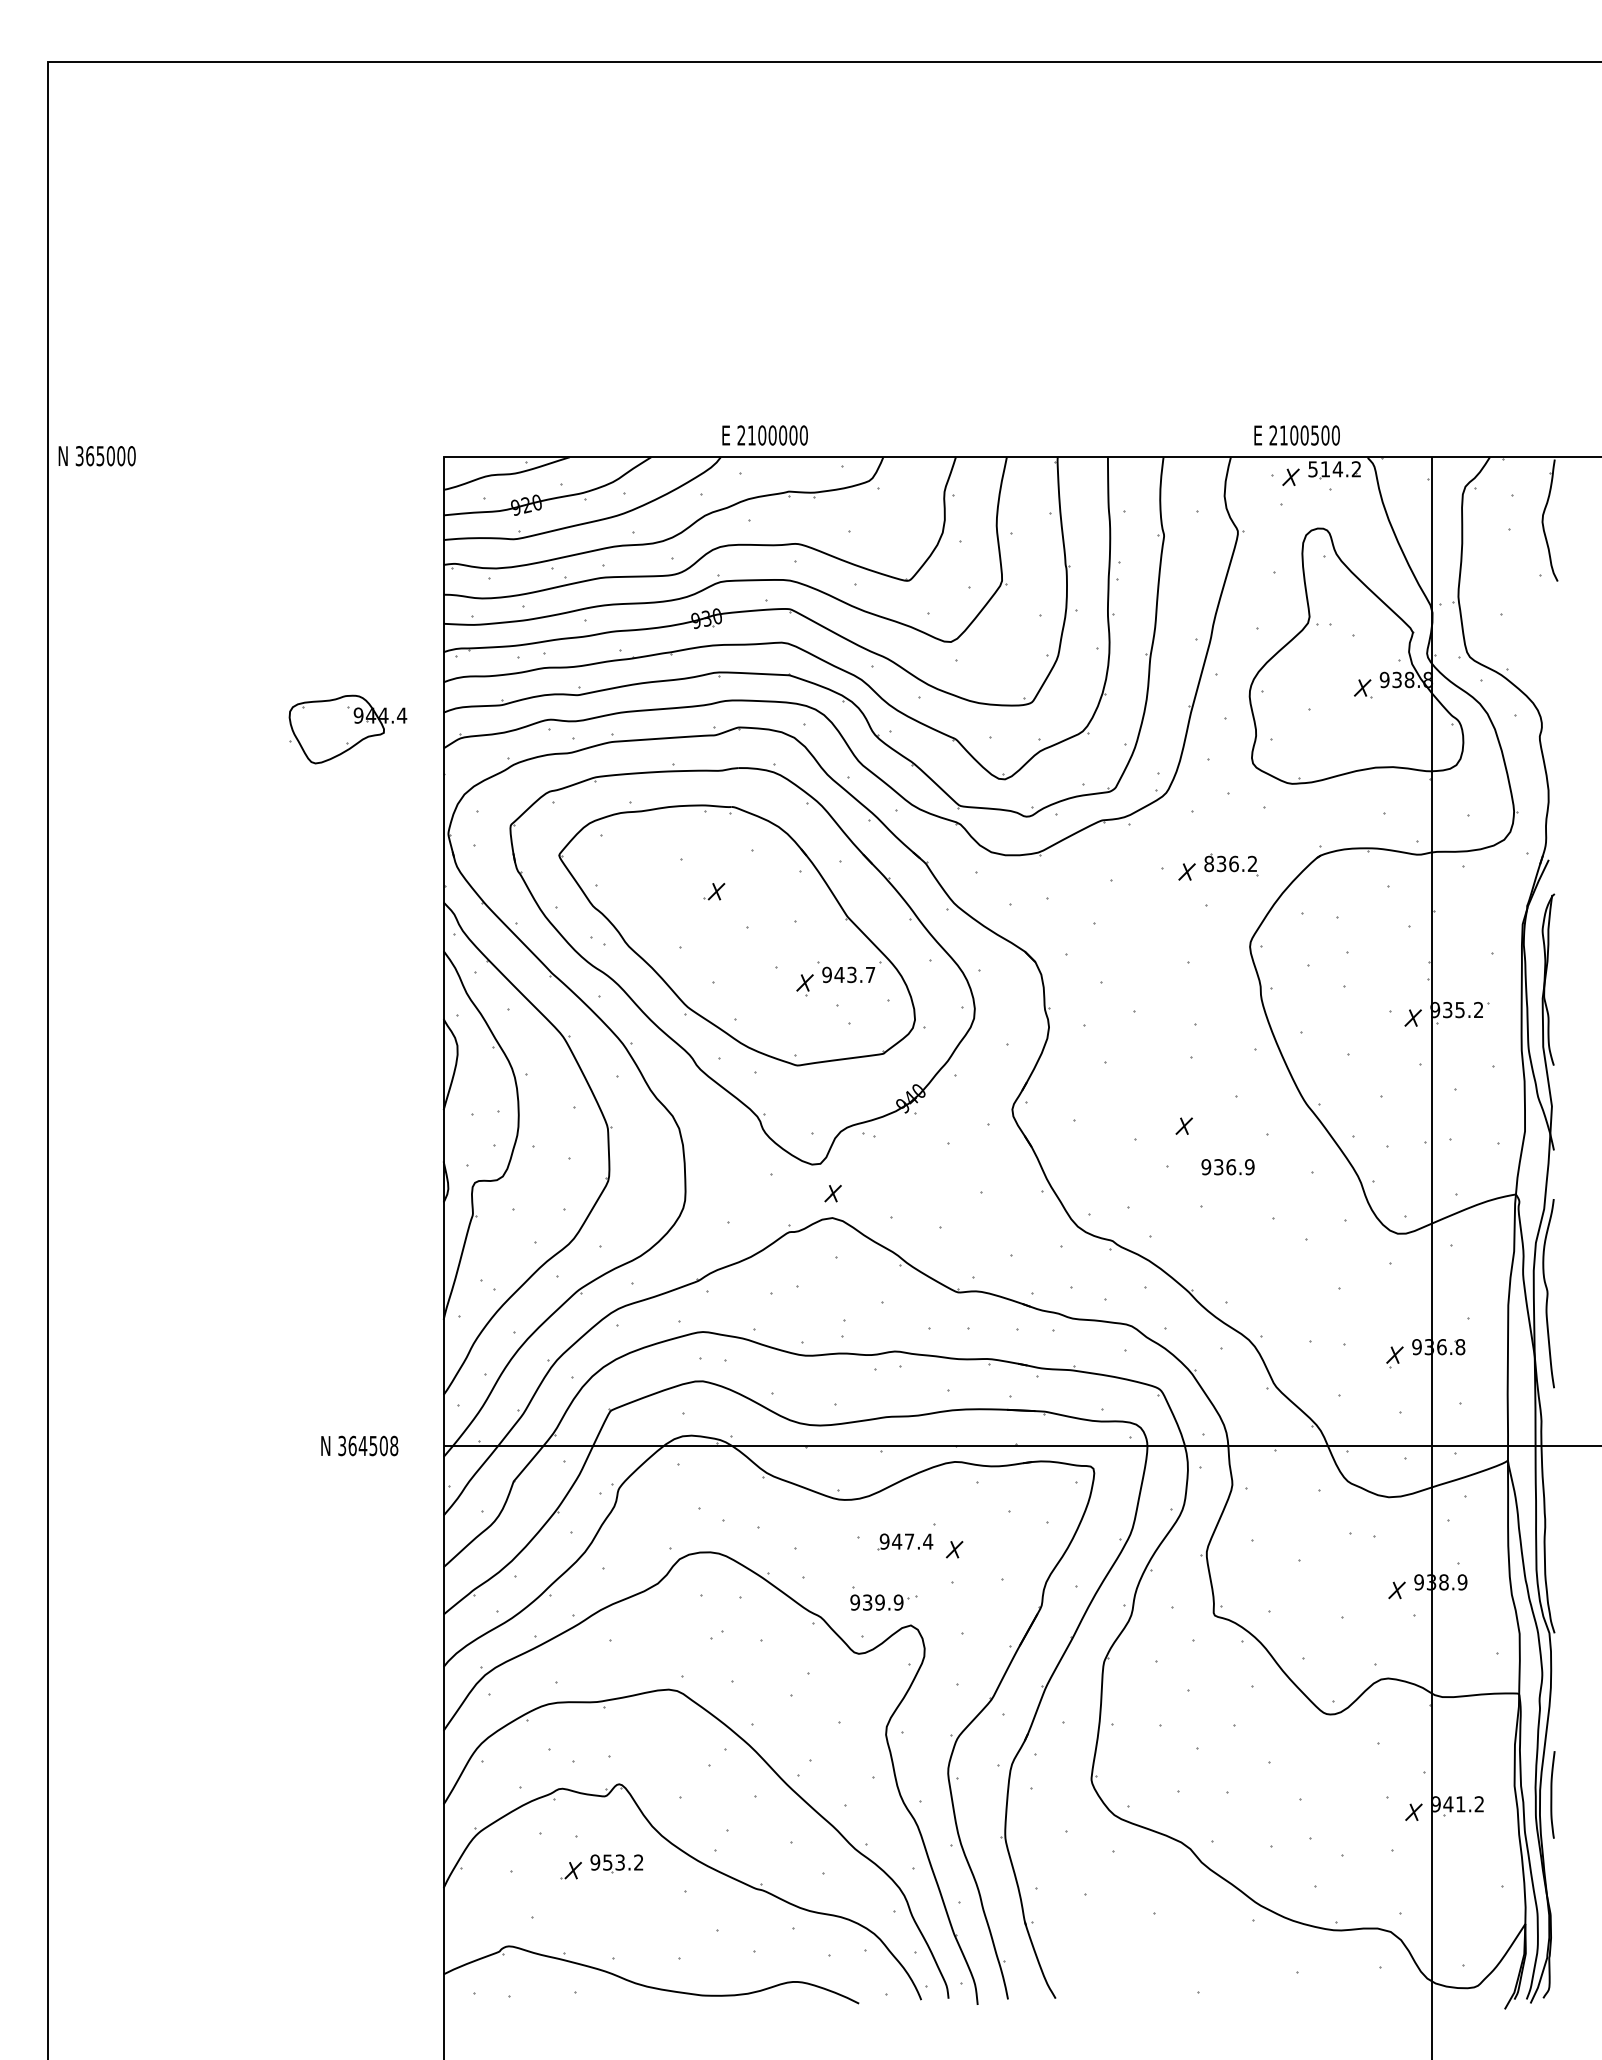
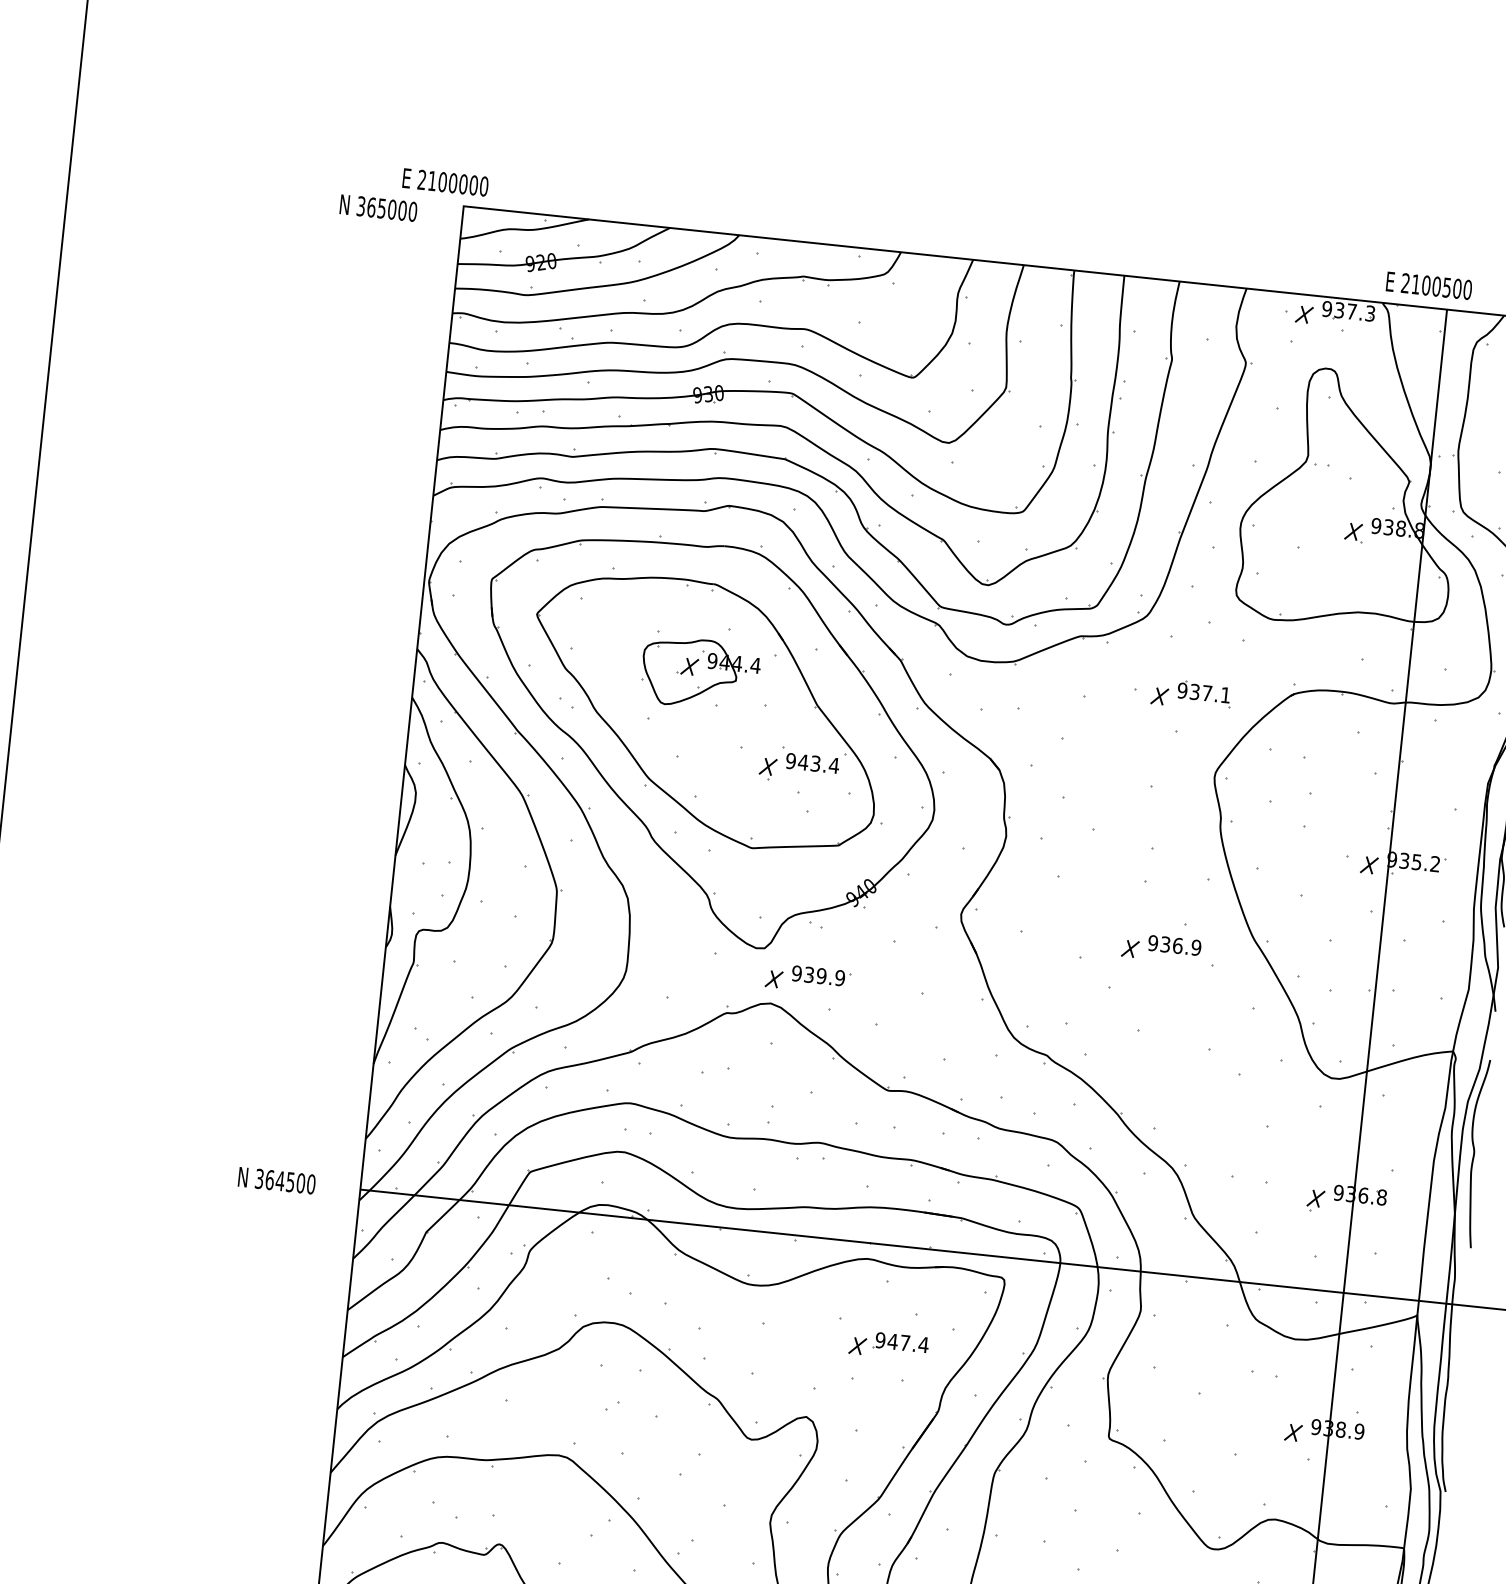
text: (764, 435) -> (444, 182), moved
text: (1296, 435) -> (1428, 285), moved
text: (96, 456) -> (377, 208), moved
text: (1334, 469) -> (1348, 311), 514.2 -> 937.3
part: (347, 729) -> (700, 673), moved
text: (1230, 863) -> (1203, 692), 836.2 -> 937.1
text: (870, 974) -> (834, 765), 943.7 -> 943.4
text: (1227, 1167) -> (1174, 945), moved
text: (394, 1445) -> (311, 1183), 364508 -> 364500
part: (905, 1541) -> (901, 1342), moved
part: (879, 1602) -> (821, 976), moved

